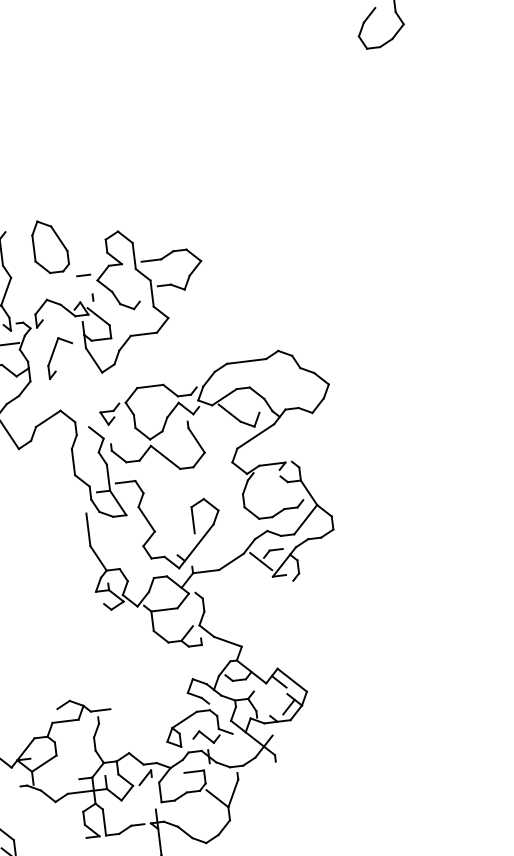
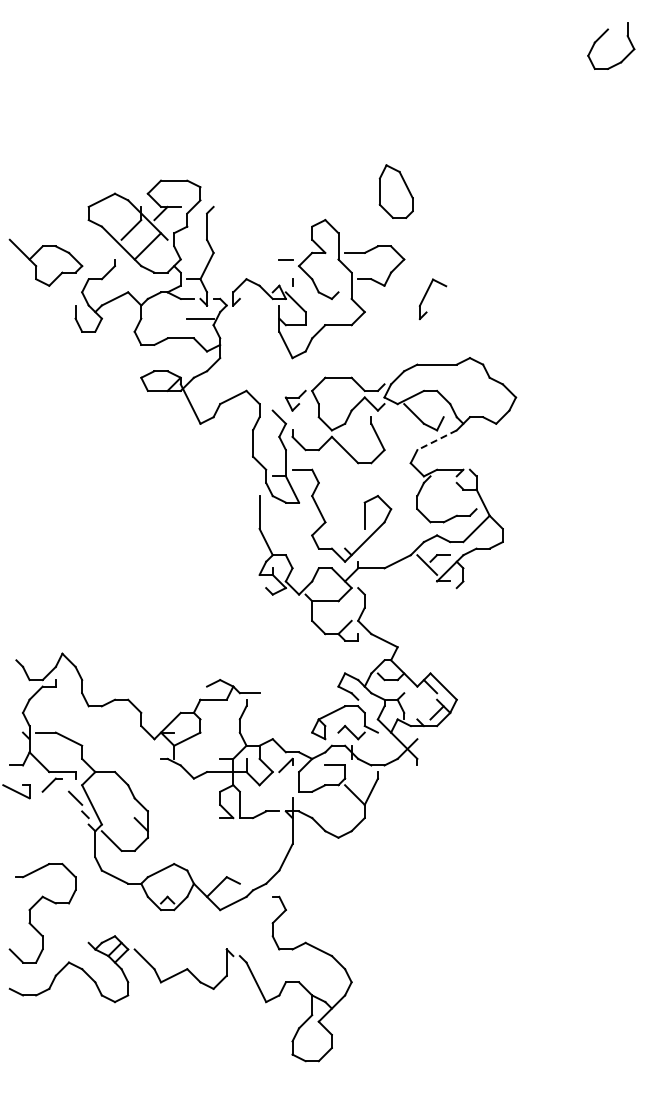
part: (49, 246) -> (395, 191), moved
part: (53, 354) -> (426, 295), moved
line: (255, 436) -> (436, 440), solid -> dashed

